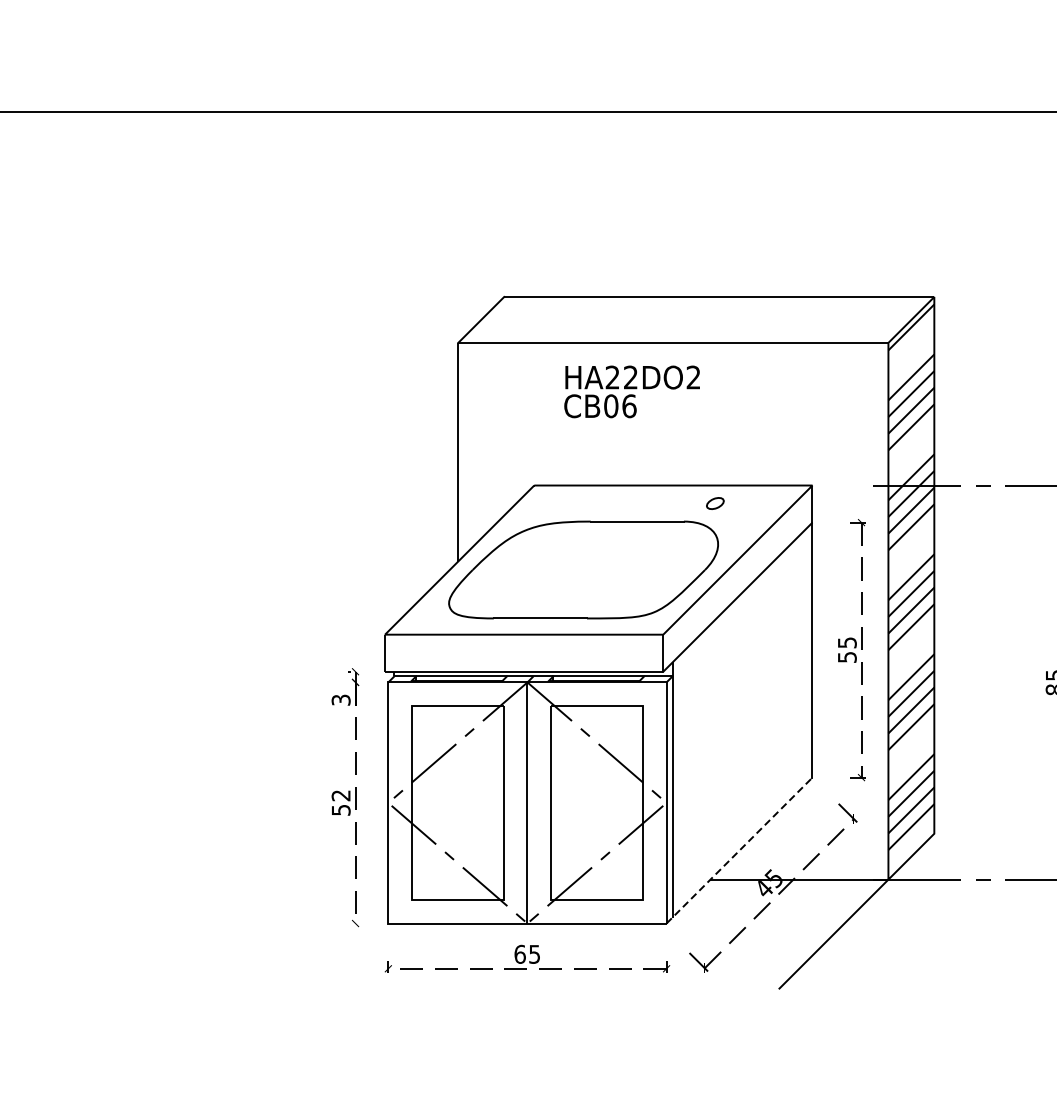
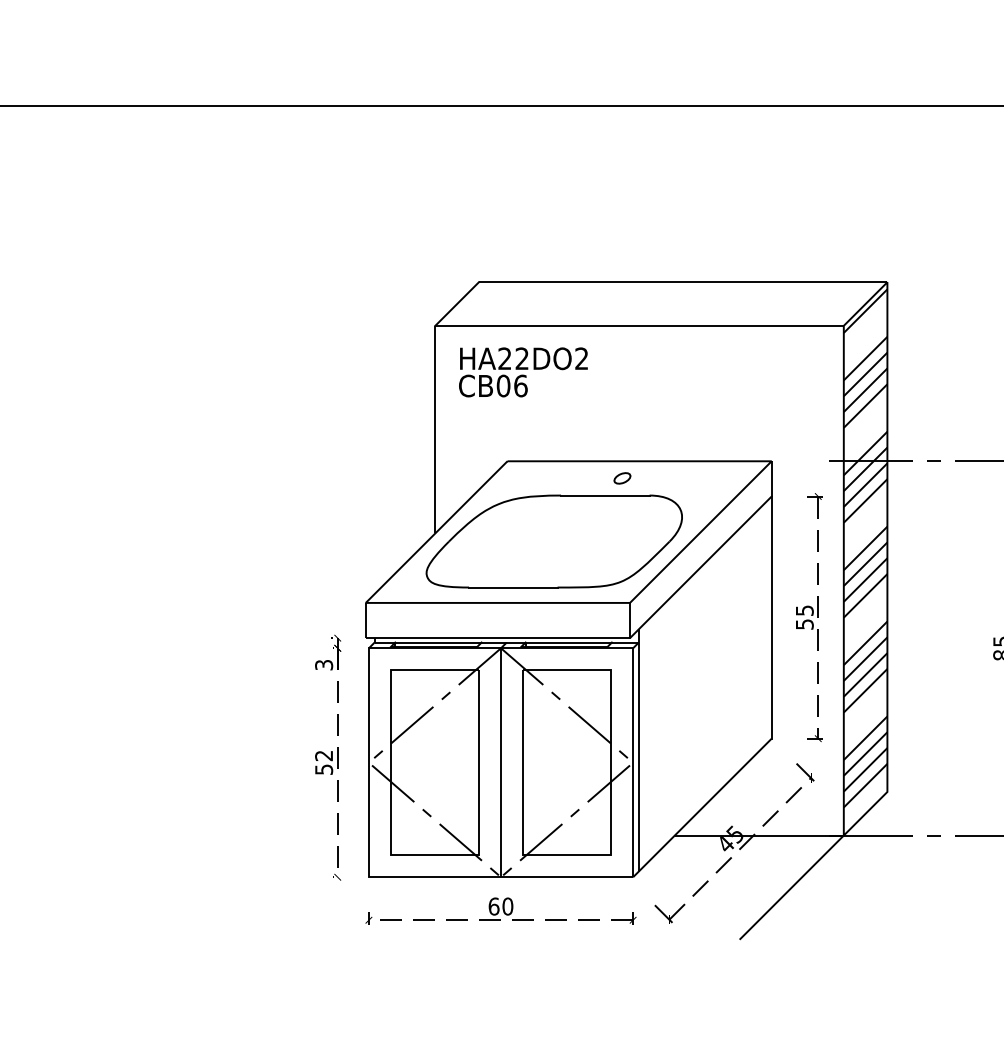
text: (632, 392) -> (523, 372), moved
part: (715, 503) -> (622, 478), moved
line: (739, 850) -> (702, 807), dashed -> solid
text: (534, 954) -> (507, 906), 65 -> 60

